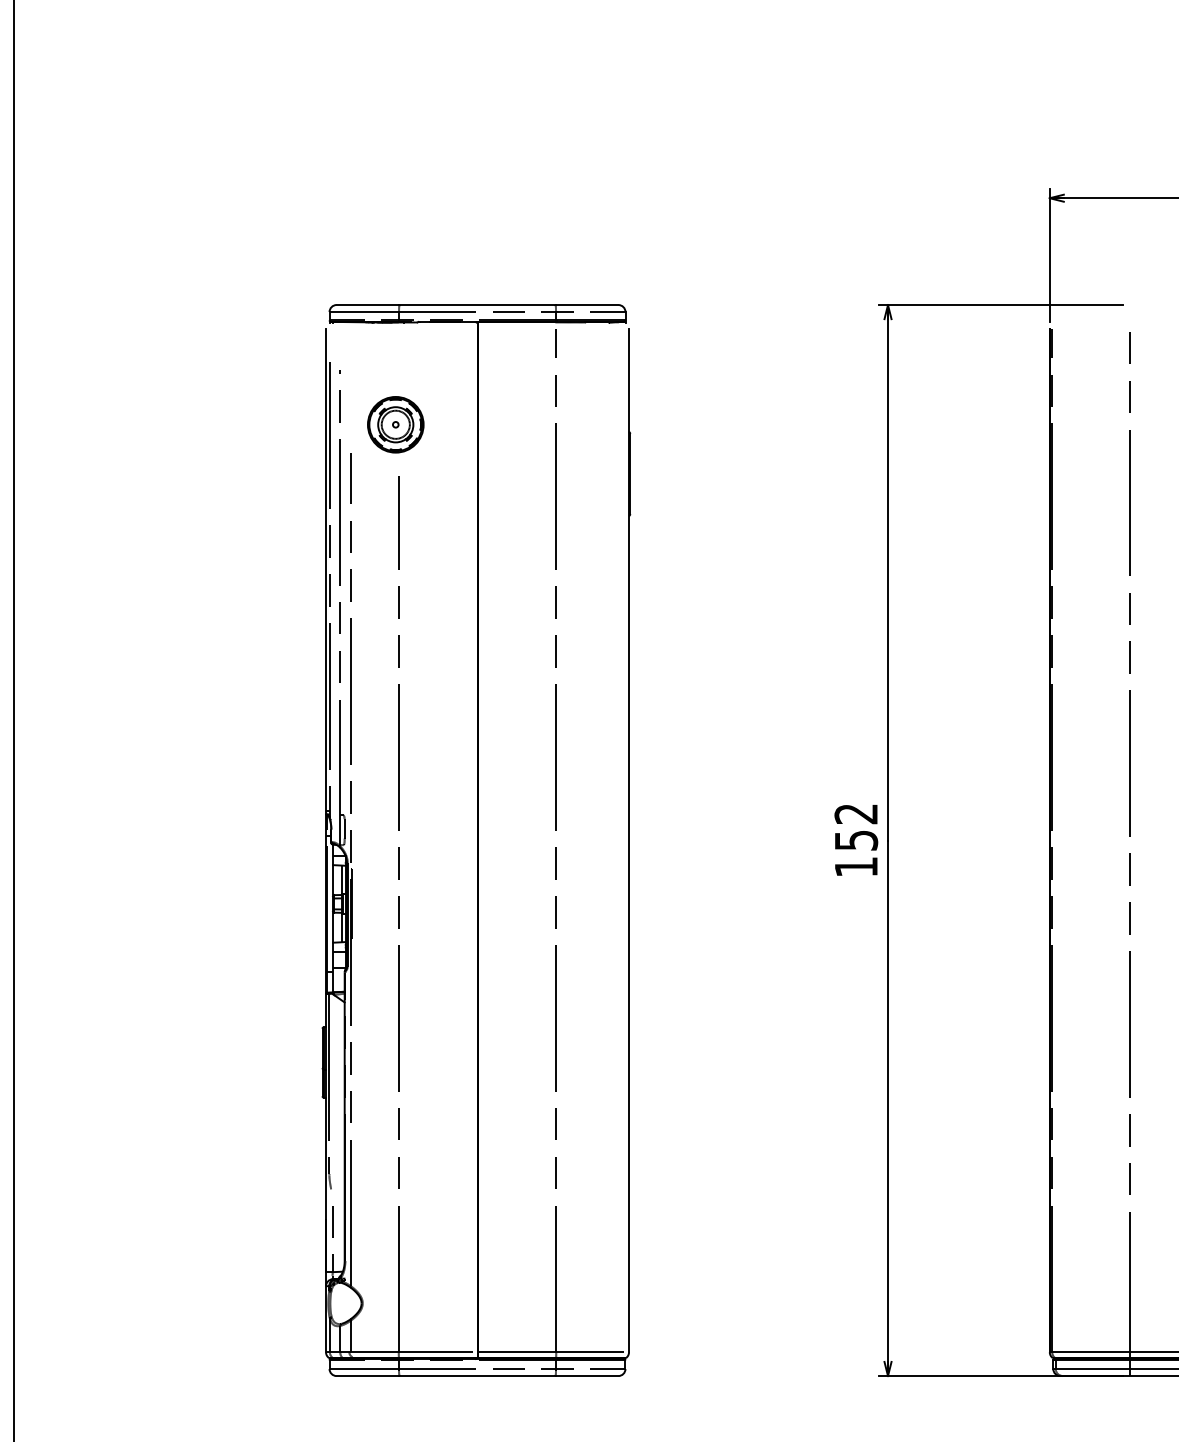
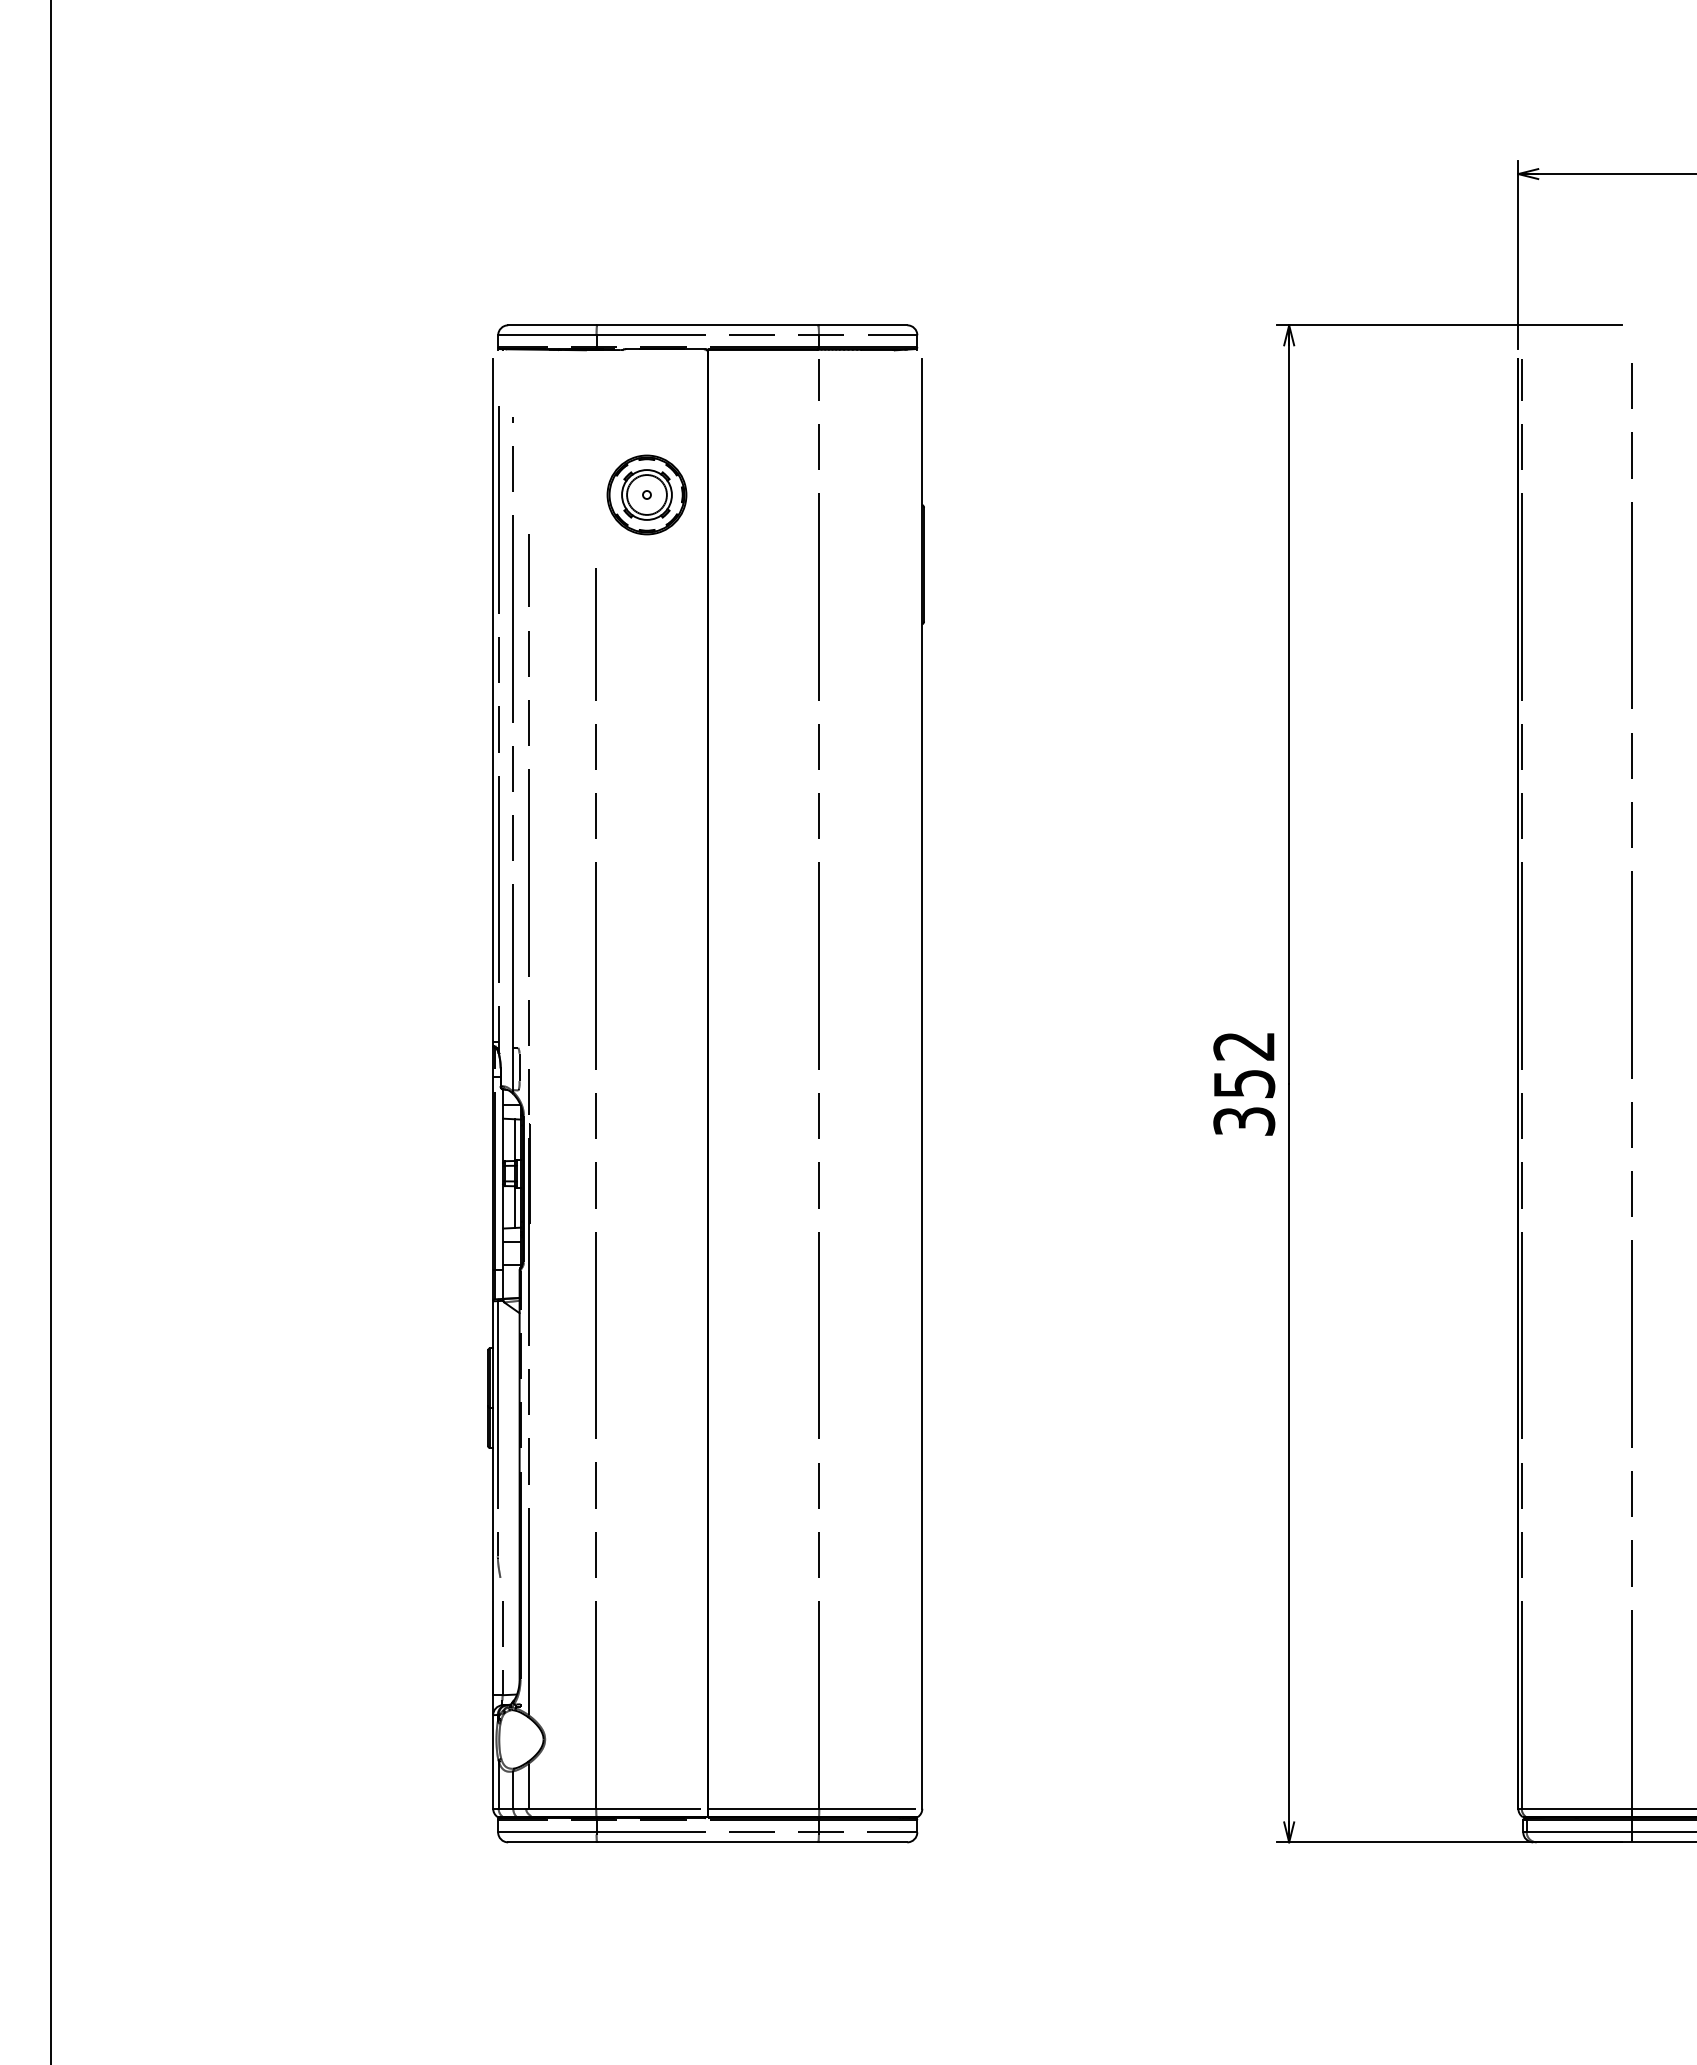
part: (395, 424) -> (646, 494), moved
text: (856, 867) -> (1244, 1121), 152 -> 352

